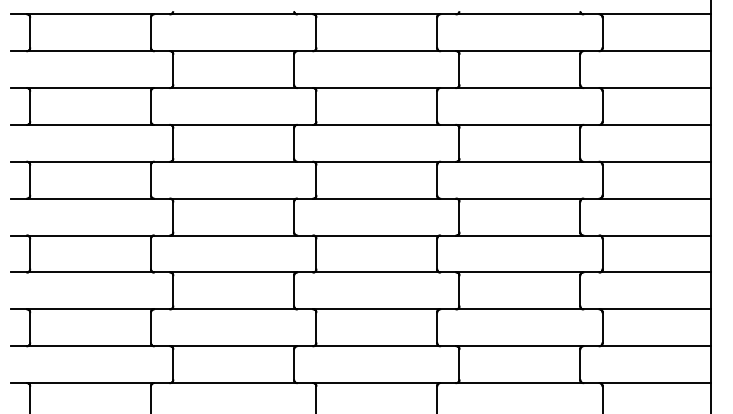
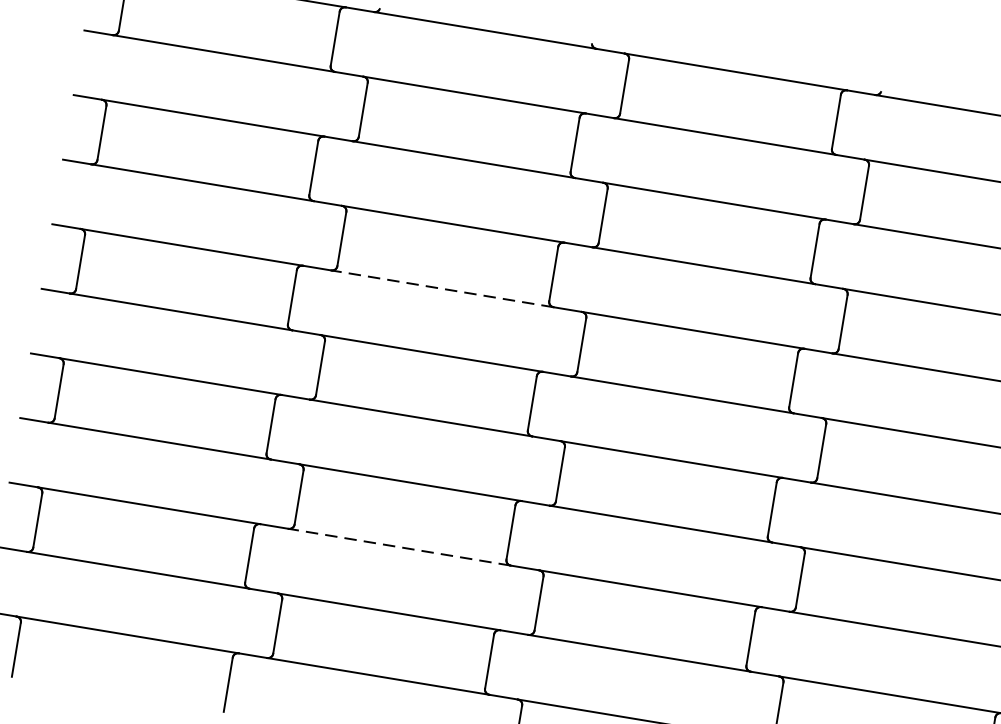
line: (233, 161) -> (442, 288), solid -> dashed
line: (233, 309) -> (399, 547), solid -> dashed

